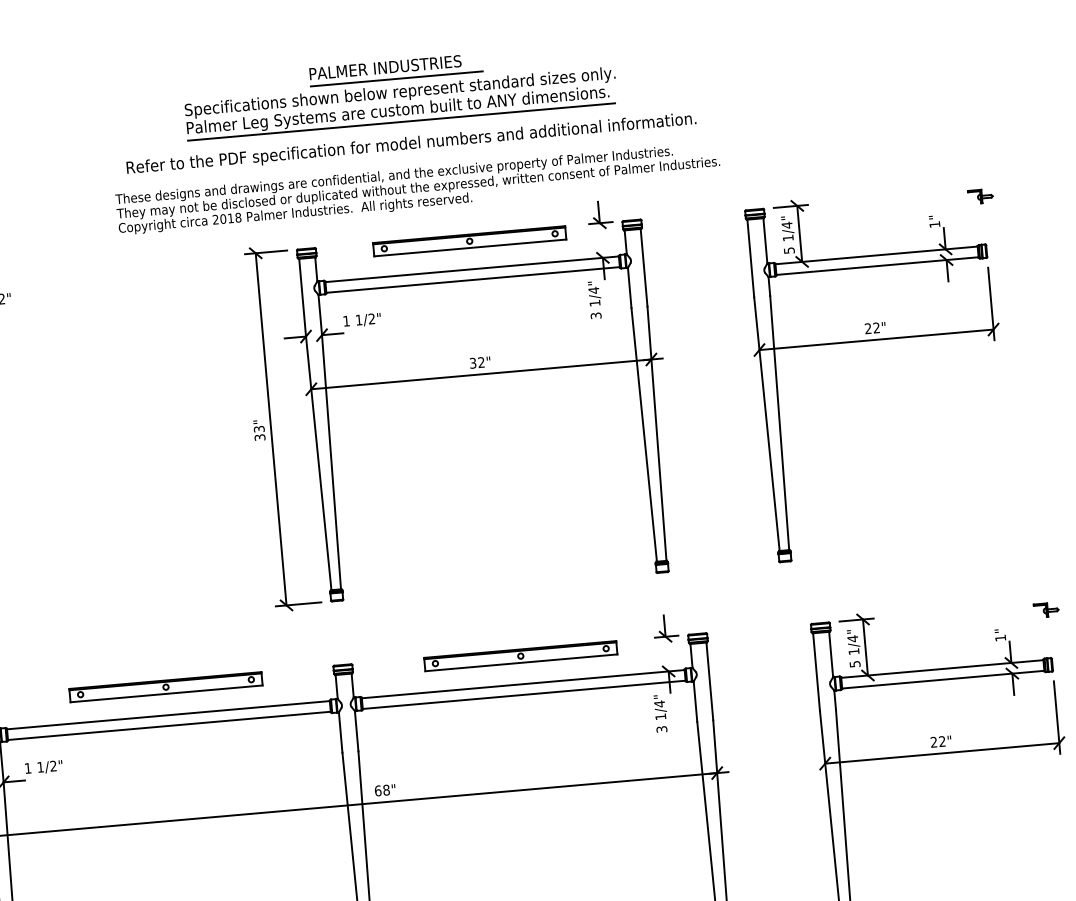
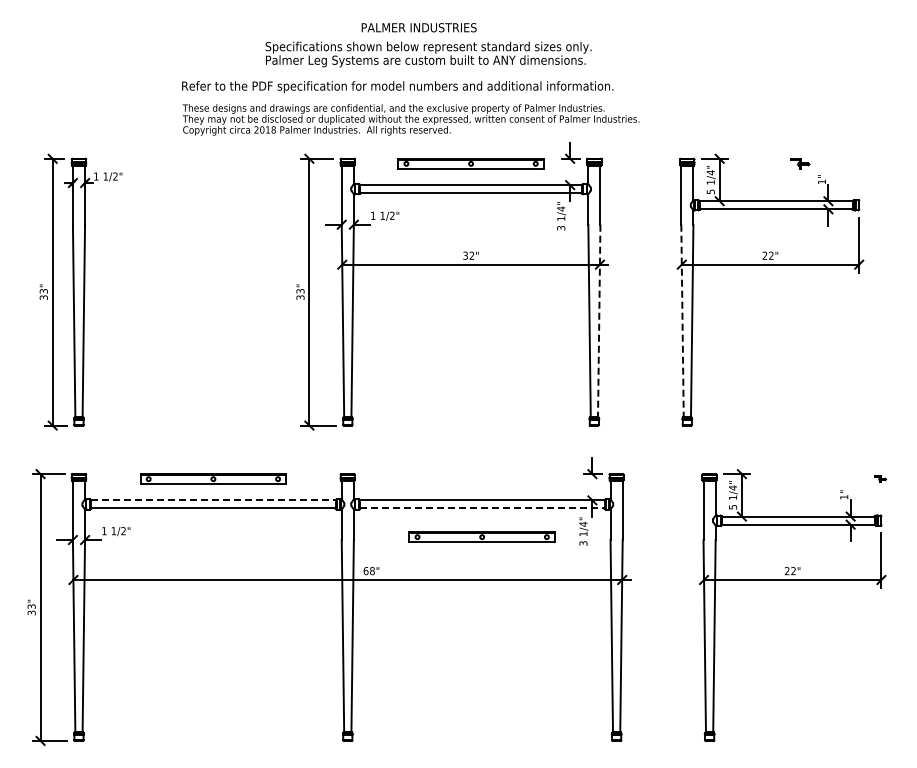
line: (396, 78) -> (426, 36), removed
line: (401, 121) -> (427, 69), removed
text: (411, 144) -> (397, 87), moved
text: (417, 188) -> (410, 119), moved
part: (981, 196) -> (800, 163), moved
line: (766, 424) -> (682, 321), solid -> dashed
line: (657, 434) -> (599, 321), solid -> dashed
part: (1046, 609) -> (880, 478), size x0.6
part: (519, 655) -> (481, 536), moved
line: (524, 694) -> (482, 508), solid -> dashed
line: (168, 715) -> (213, 500), solid -> dashed

